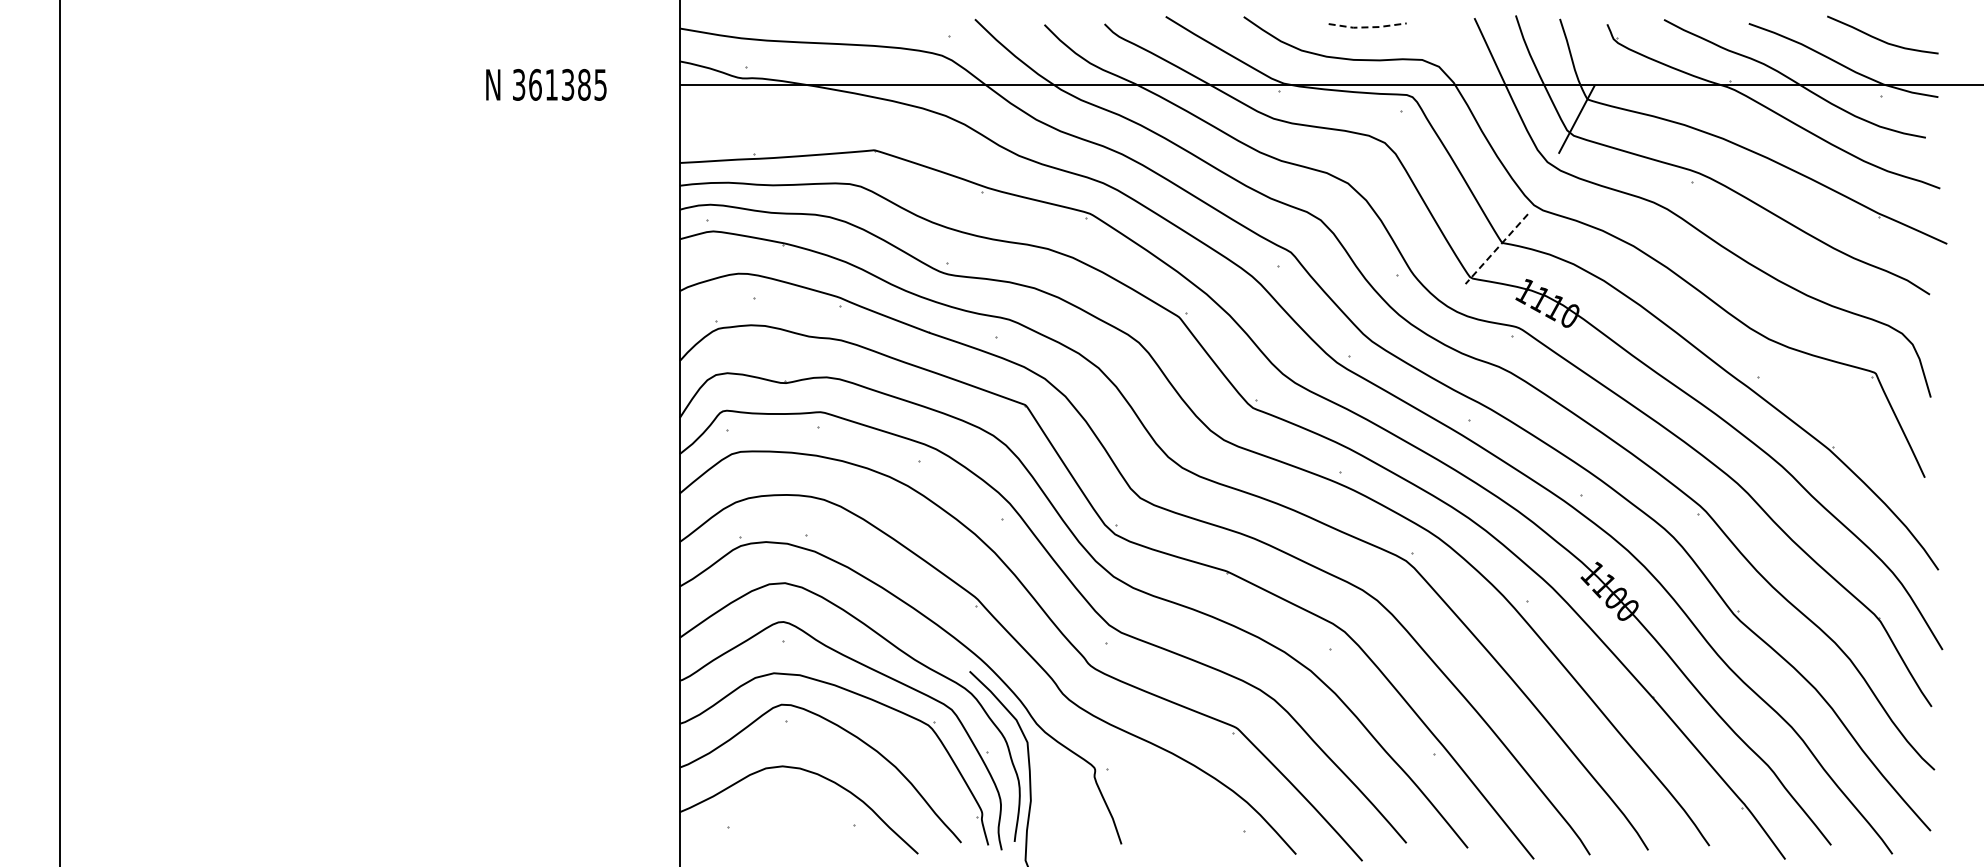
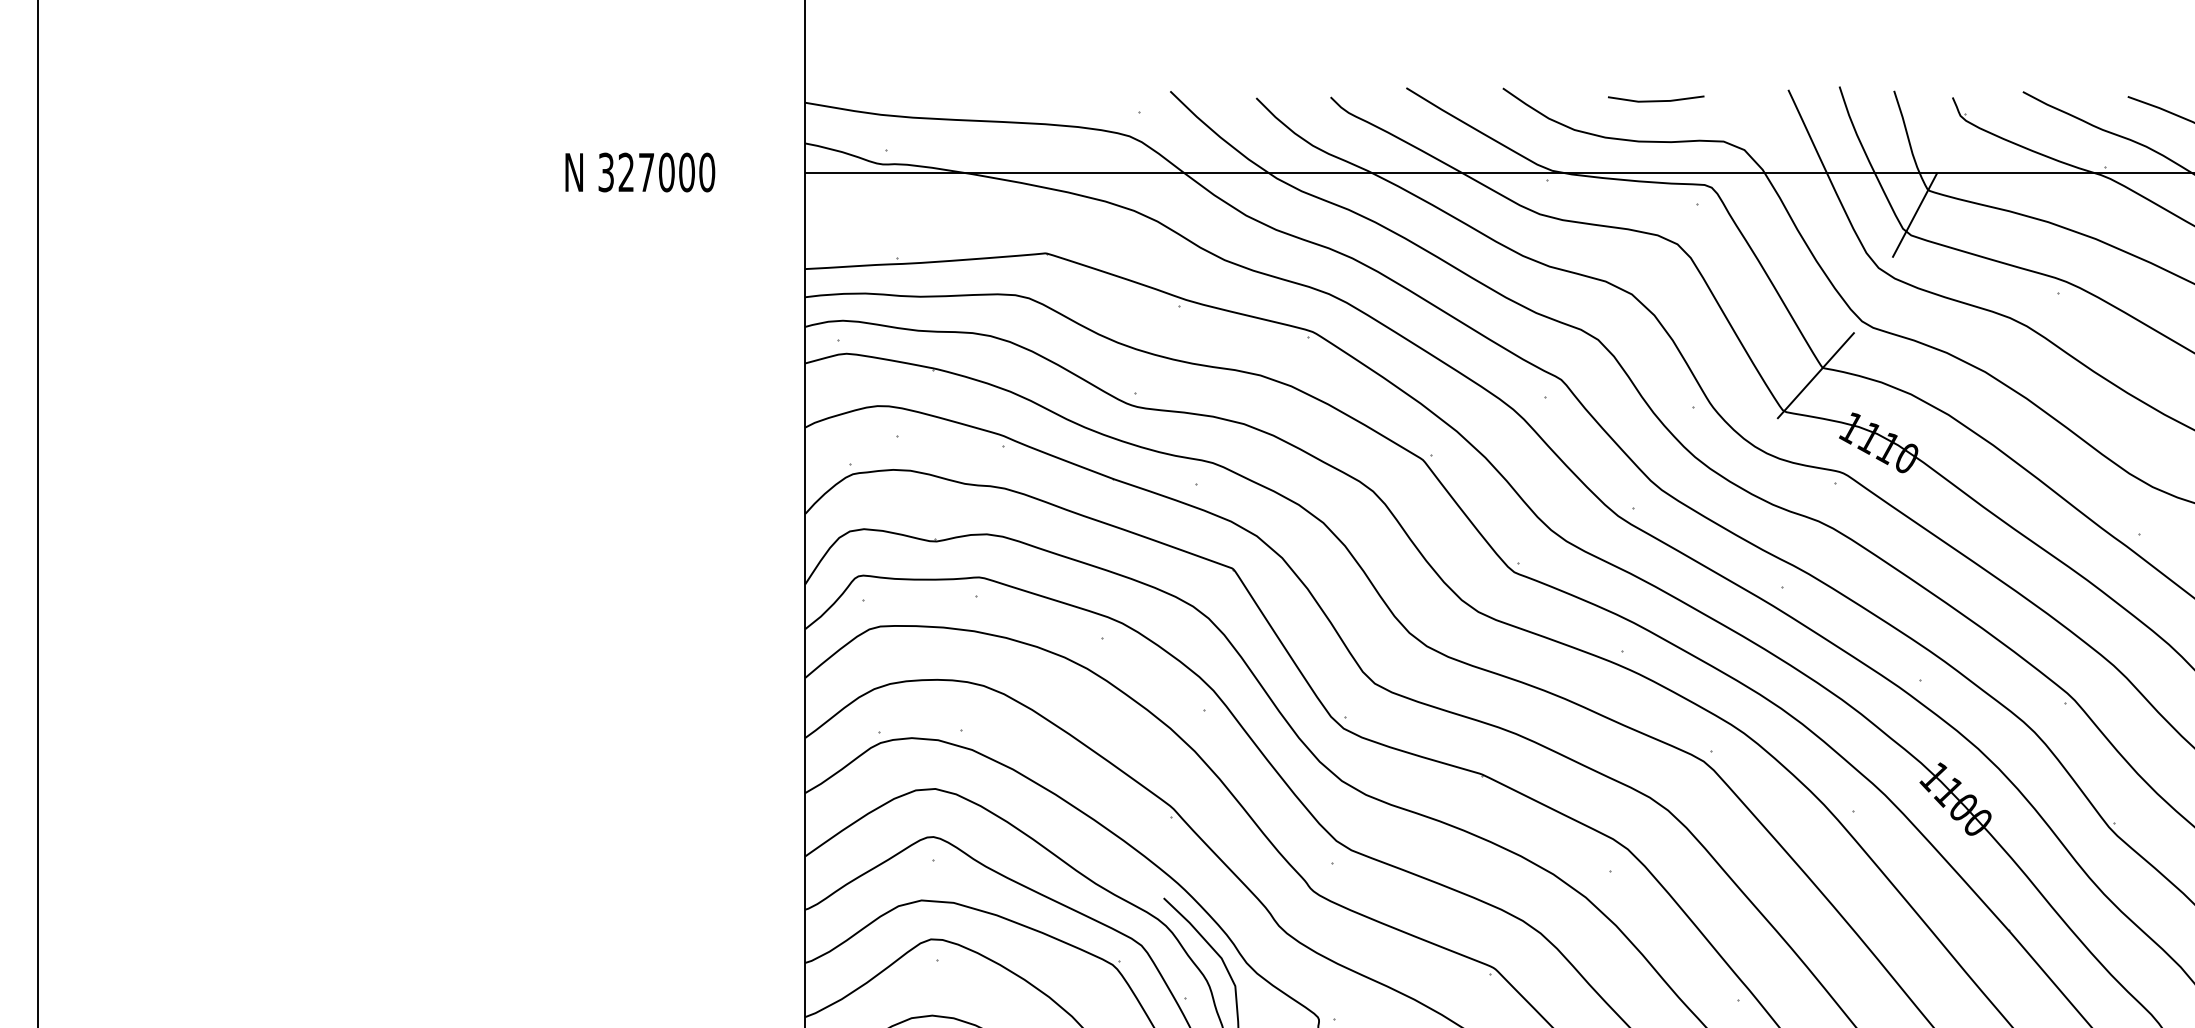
line: (1368, 27) -> (1657, 101), dashed -> solid
text: (568, 84) -> (667, 171), 361385 -> 327000
line: (1496, 249) -> (1815, 376), dashed -> solid

